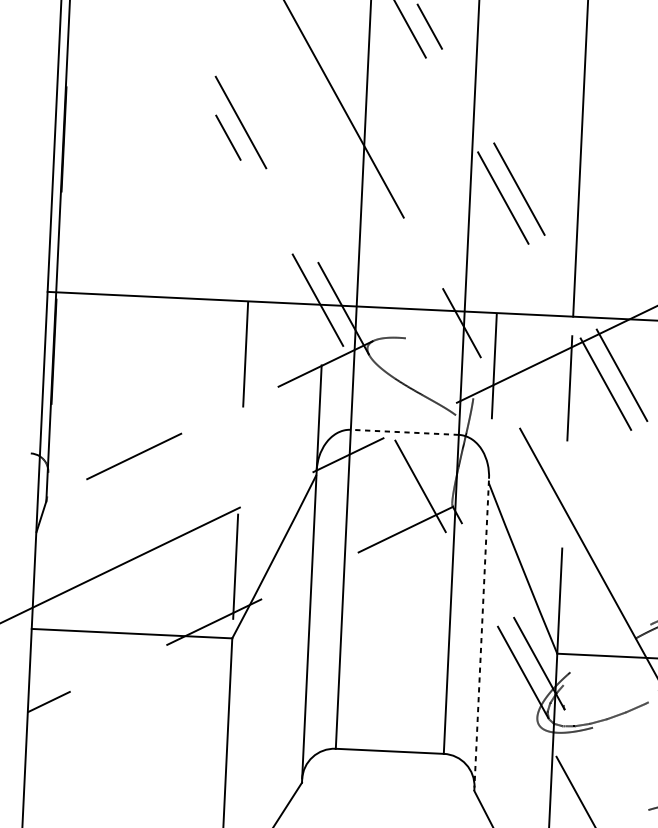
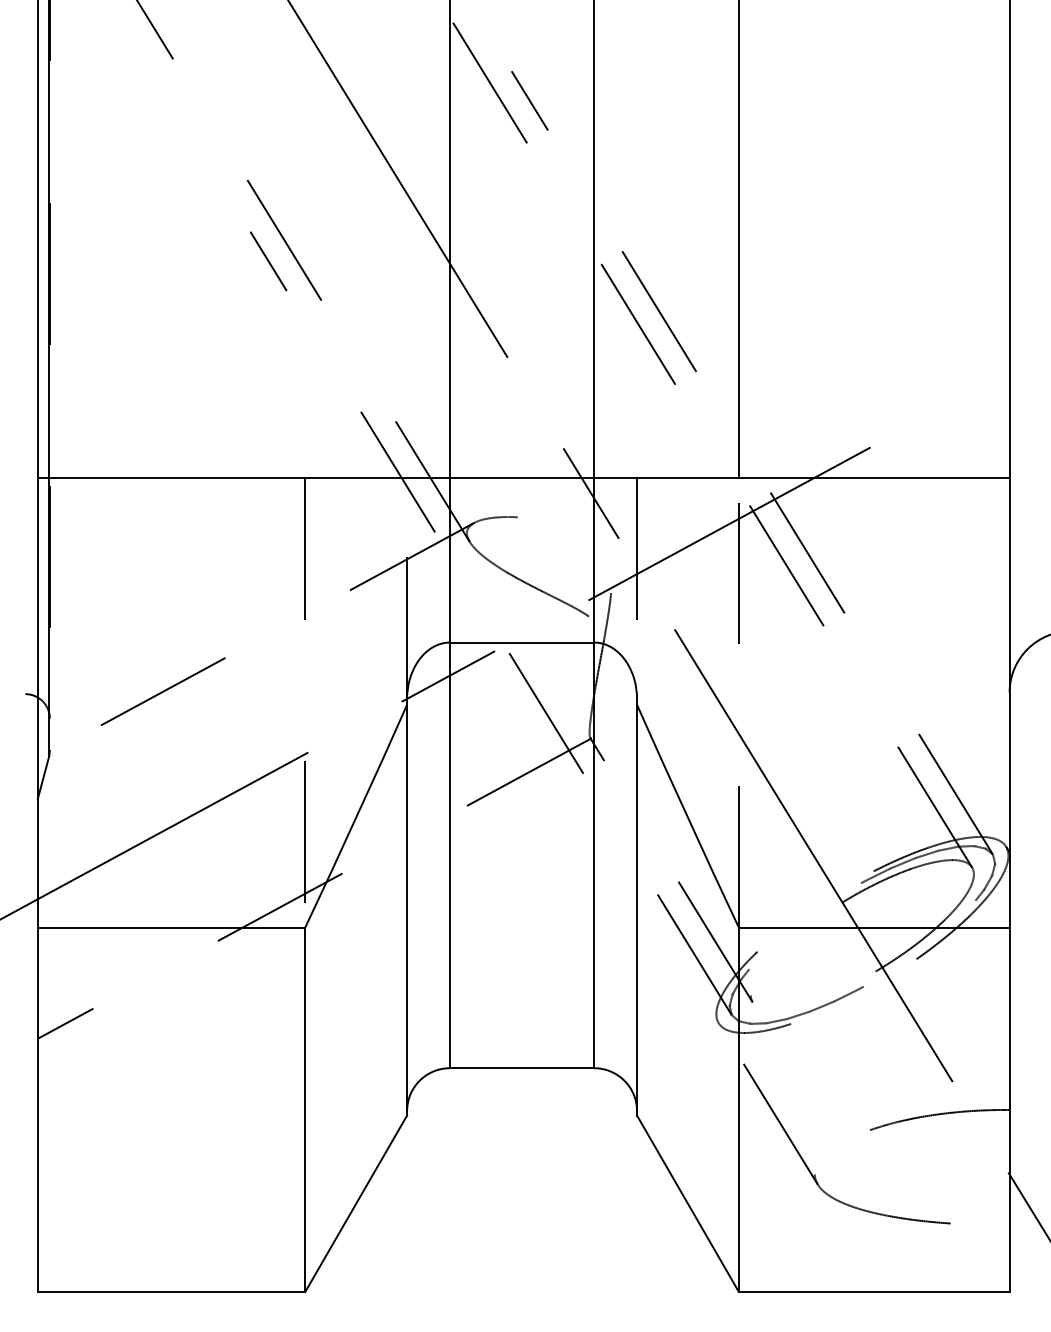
line: (404, 432) -> (521, 642), dashed -> solid
line: (482, 634) -> (637, 906), dashed -> solid

